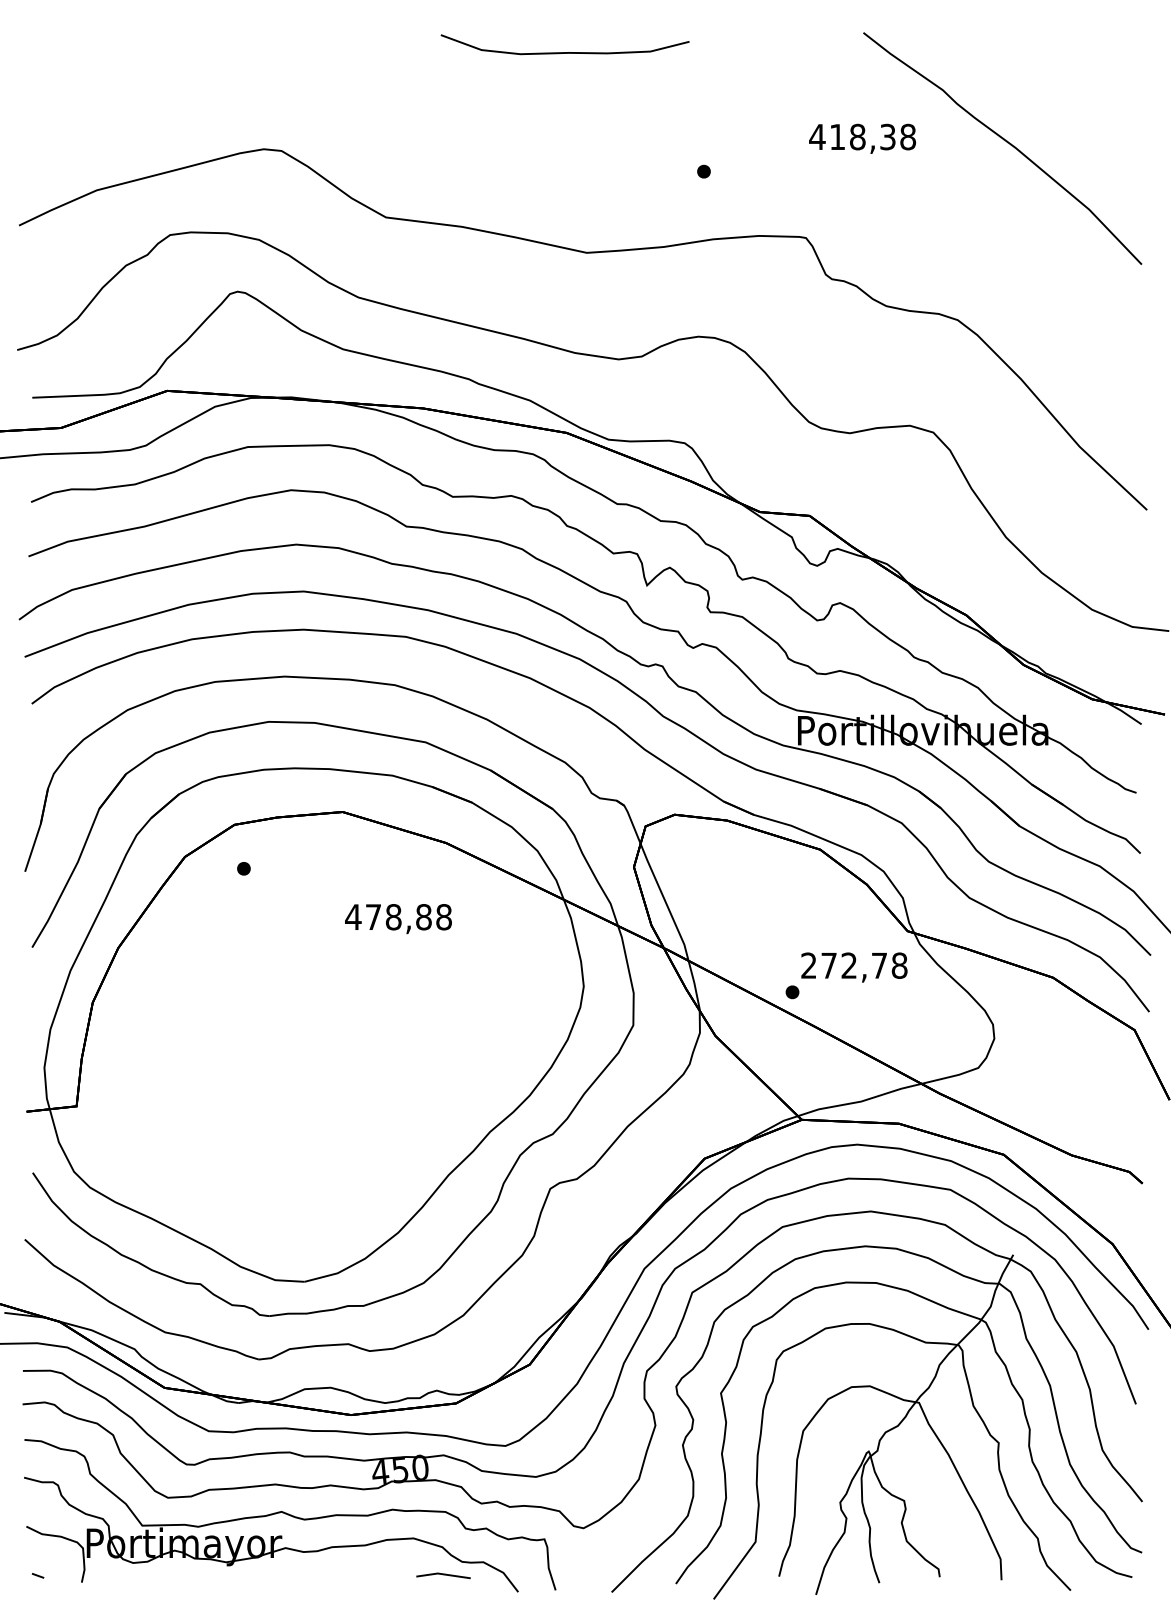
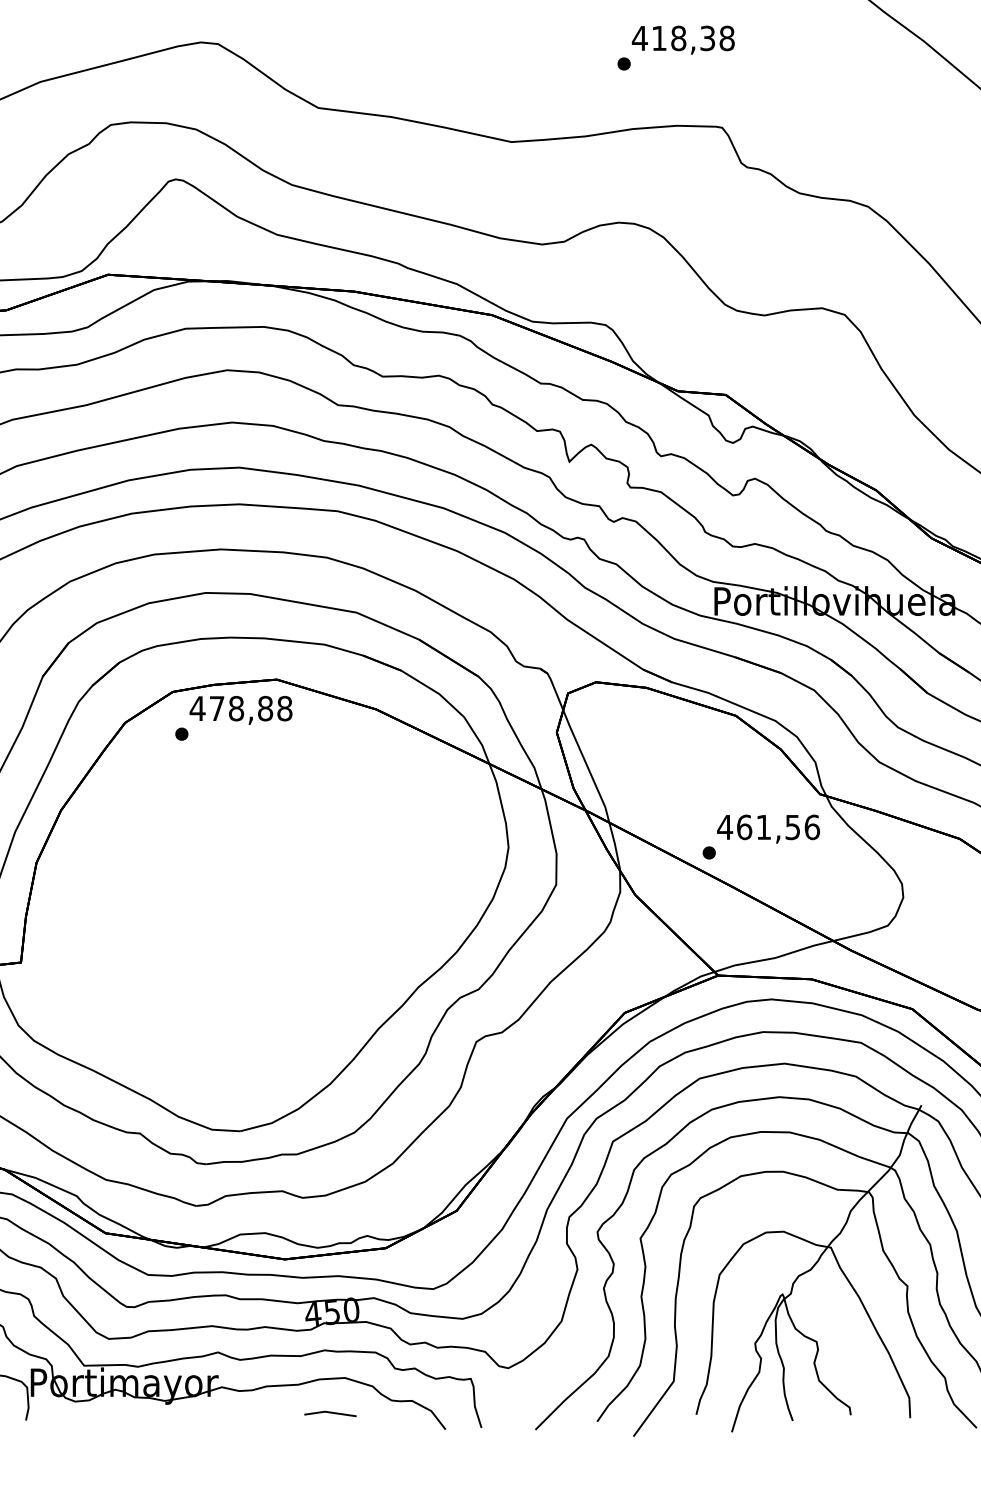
text: (862, 138) -> (683, 39), moved
text: (398, 919) -> (241, 710), moved
text: (853, 965) -> (767, 827), 272,78 -> 461,56
line: (443, 1575) -> (330, 1413), moved

